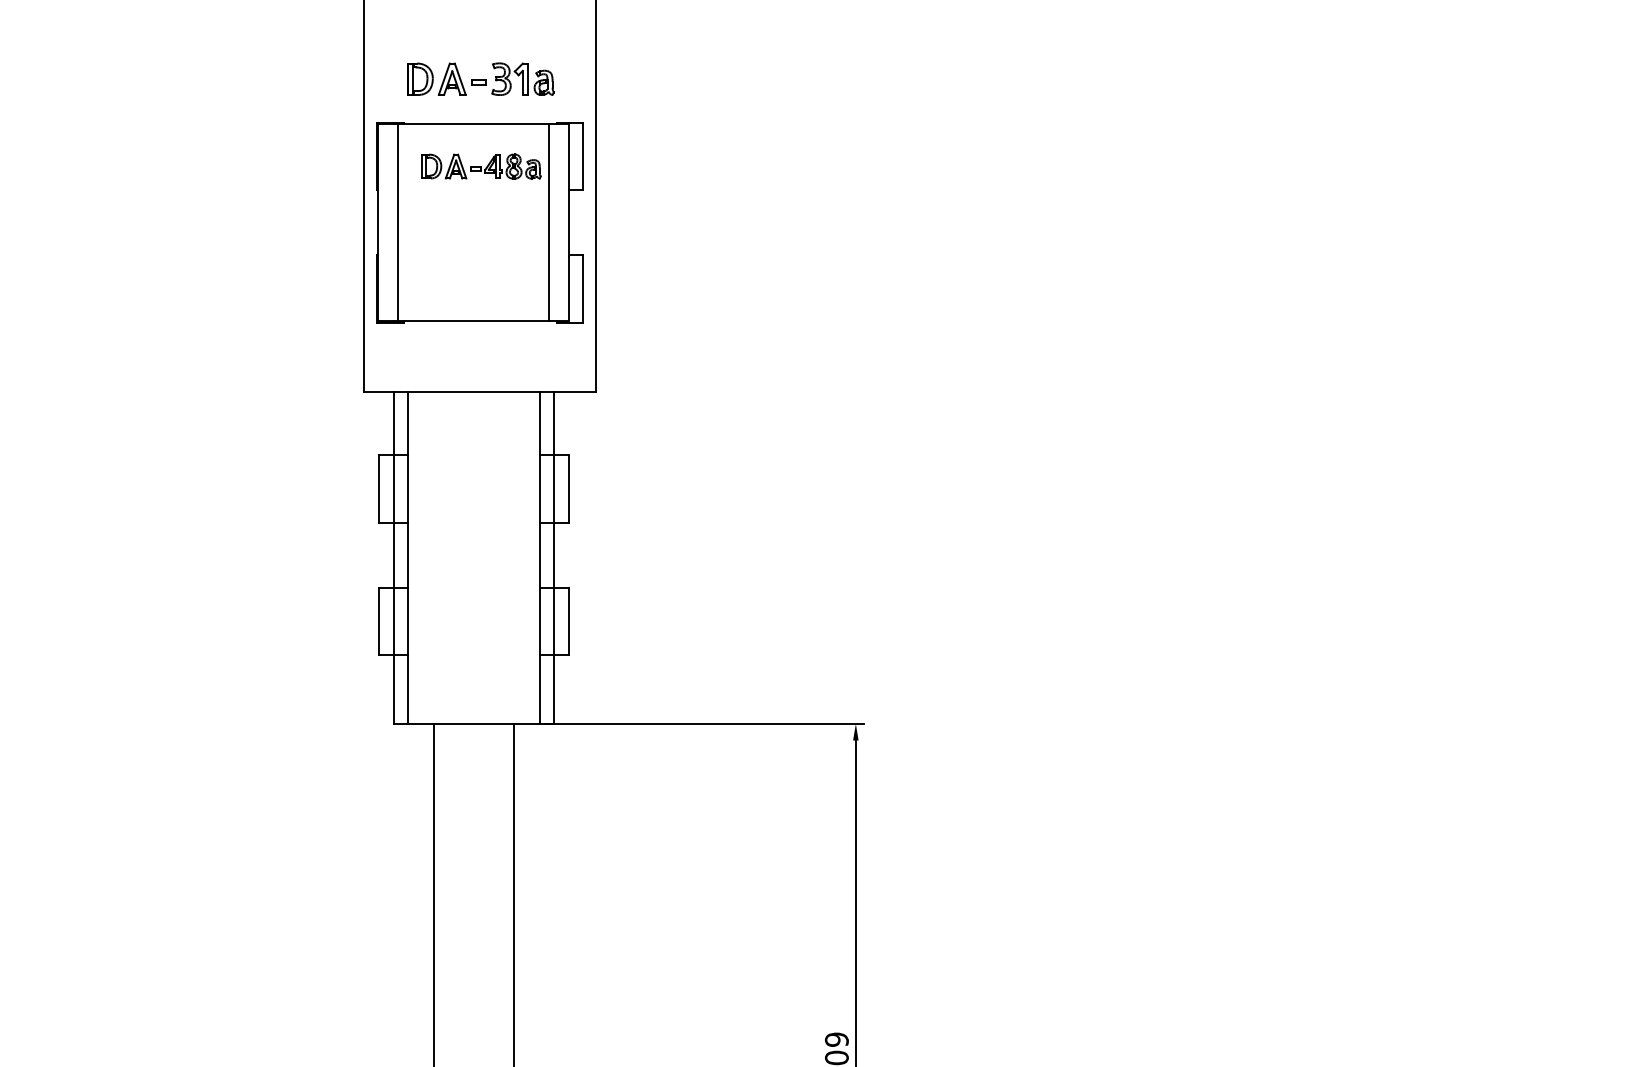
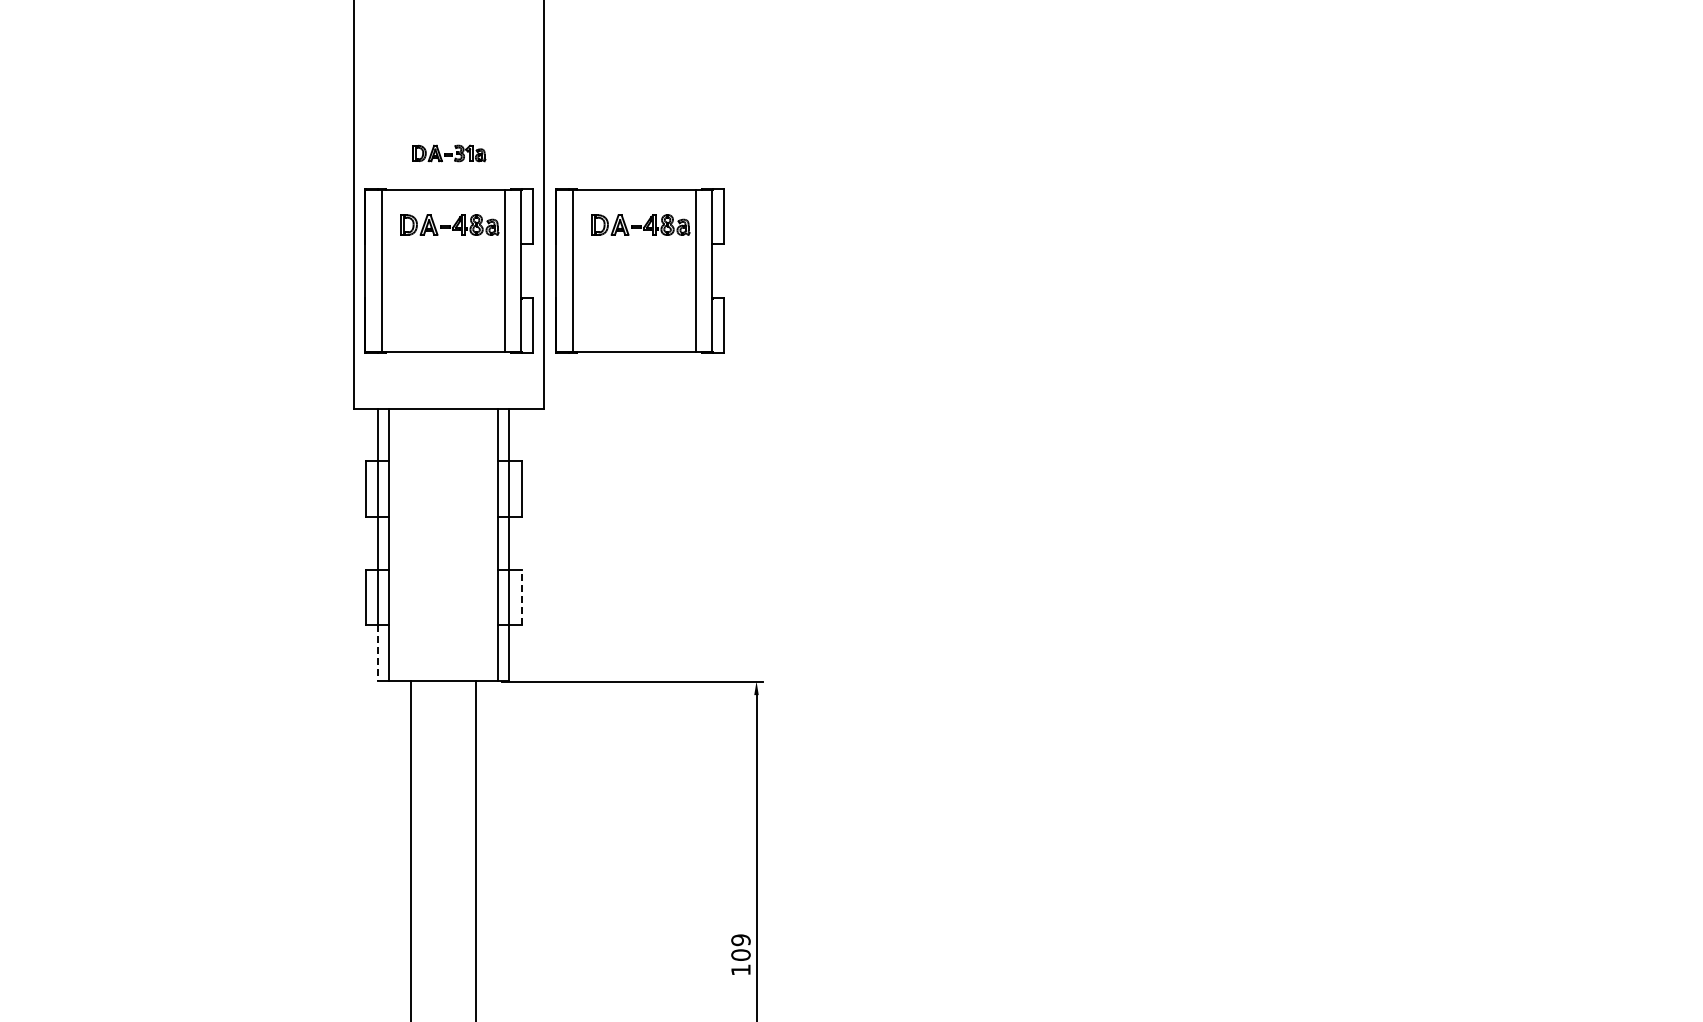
part: (481, 79) -> (449, 153), size x0.6
part: (712, 222) -> (639, 270), added
line: (568, 621) -> (521, 597), solid -> dashed
line: (394, 689) -> (378, 653), solid -> dashed

